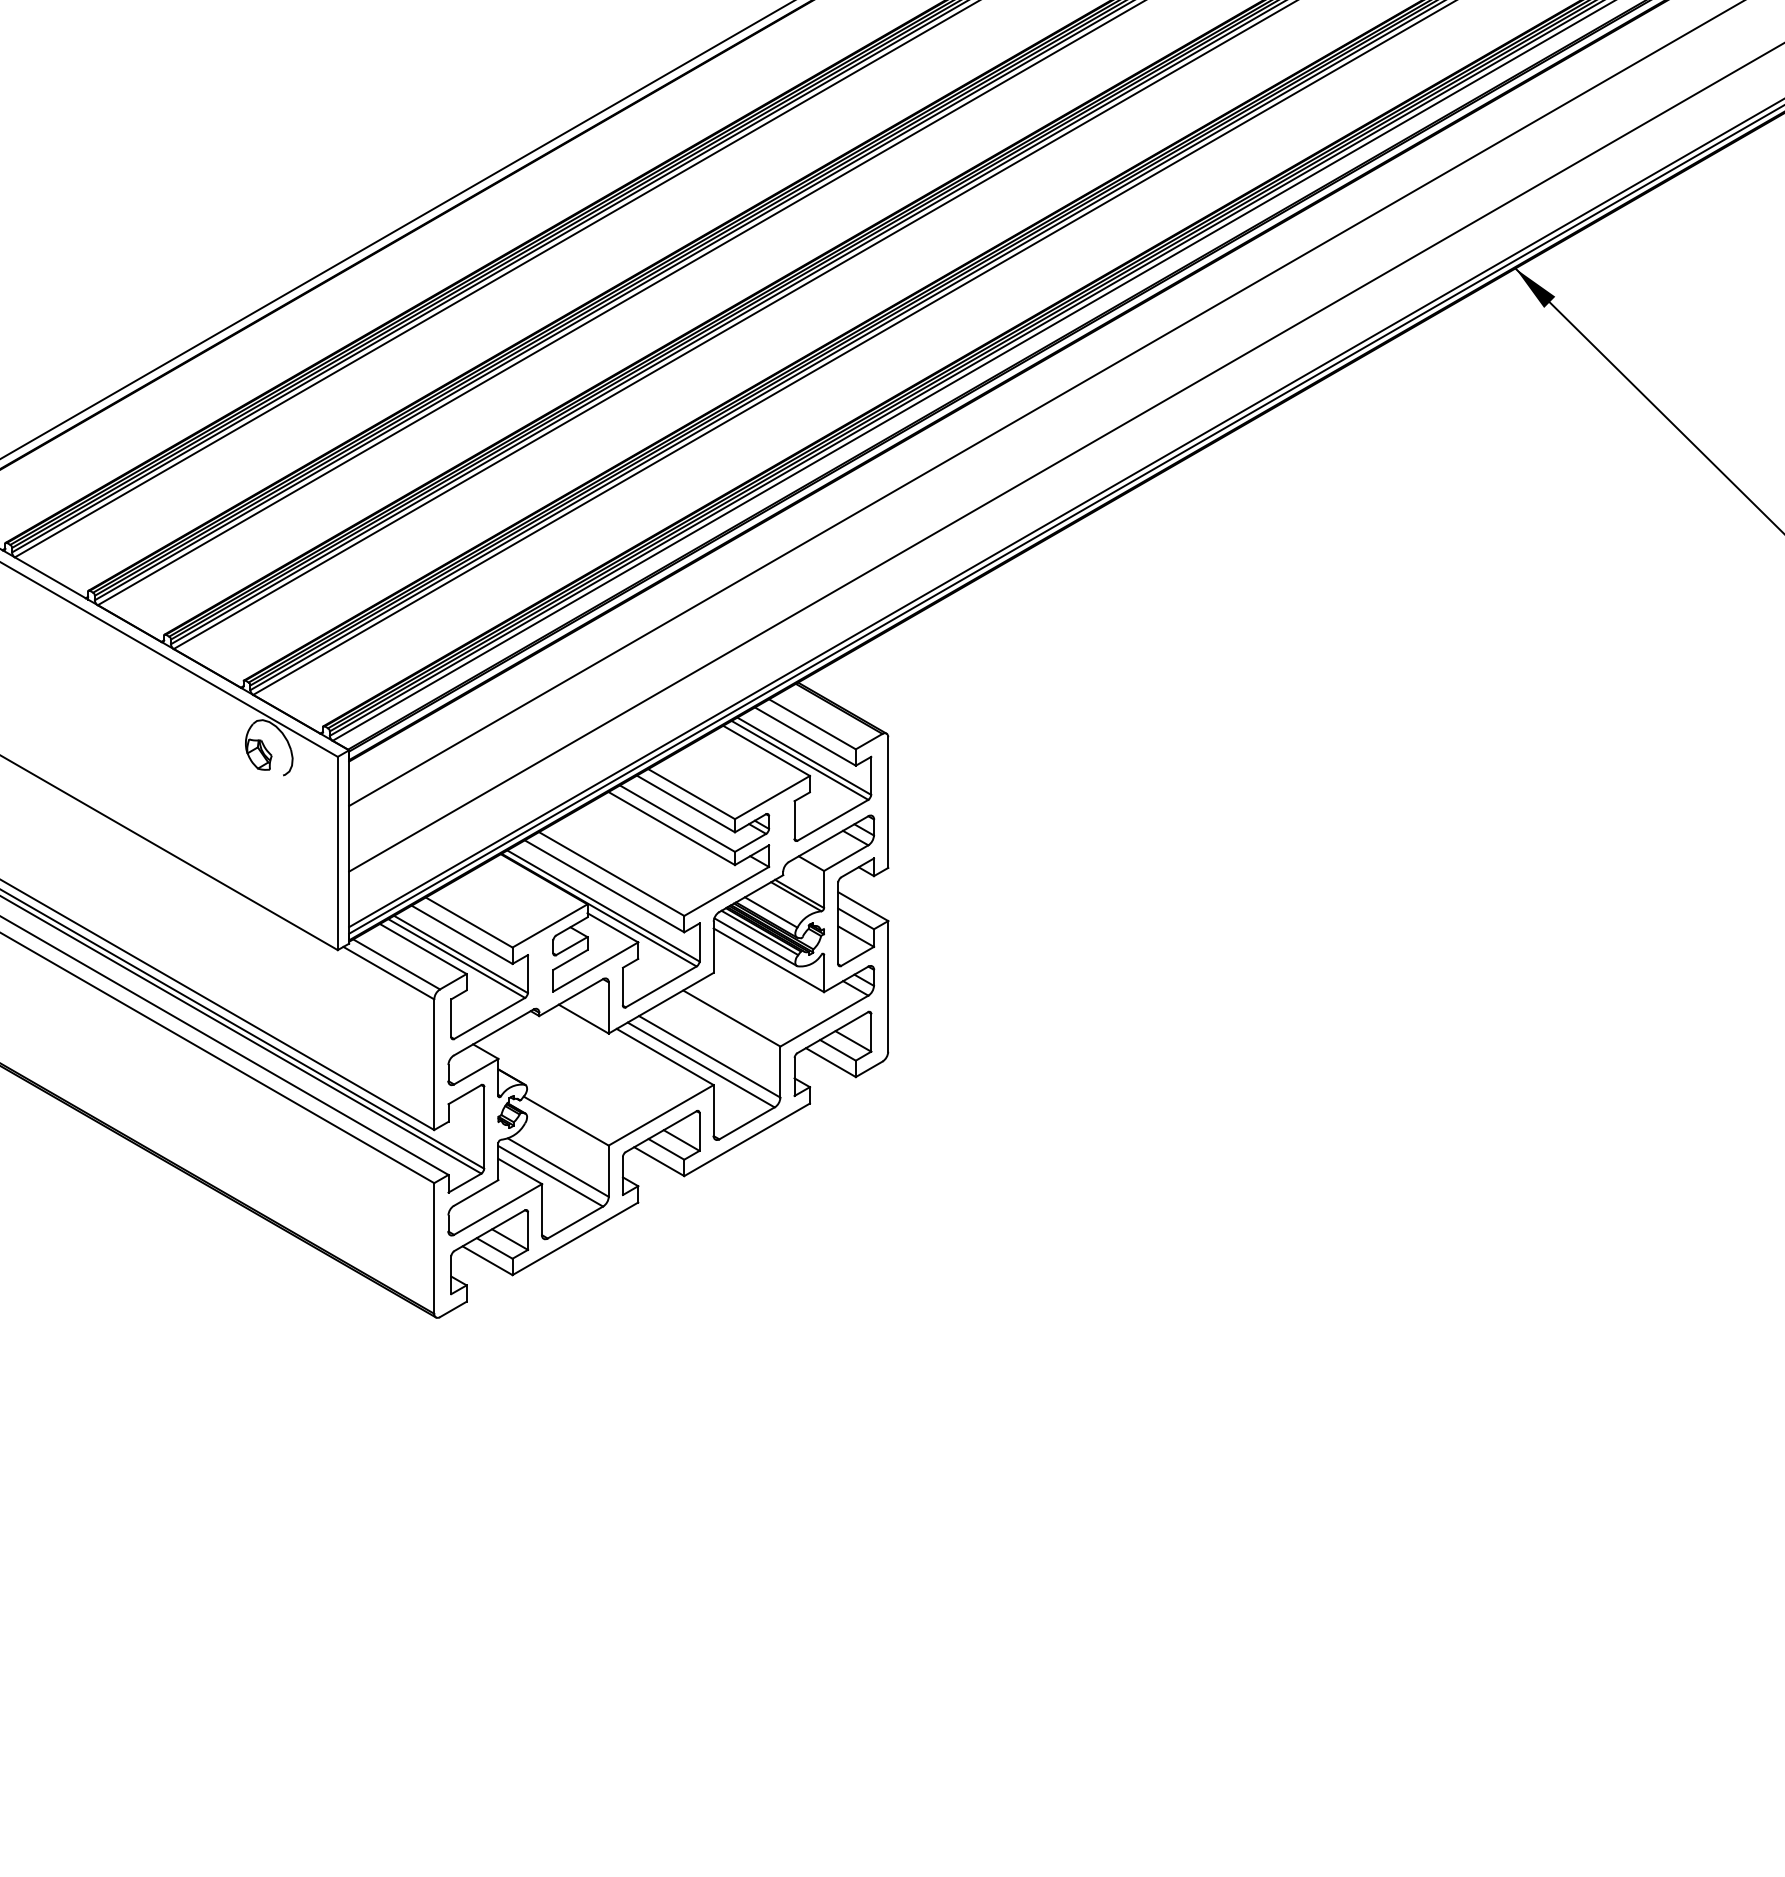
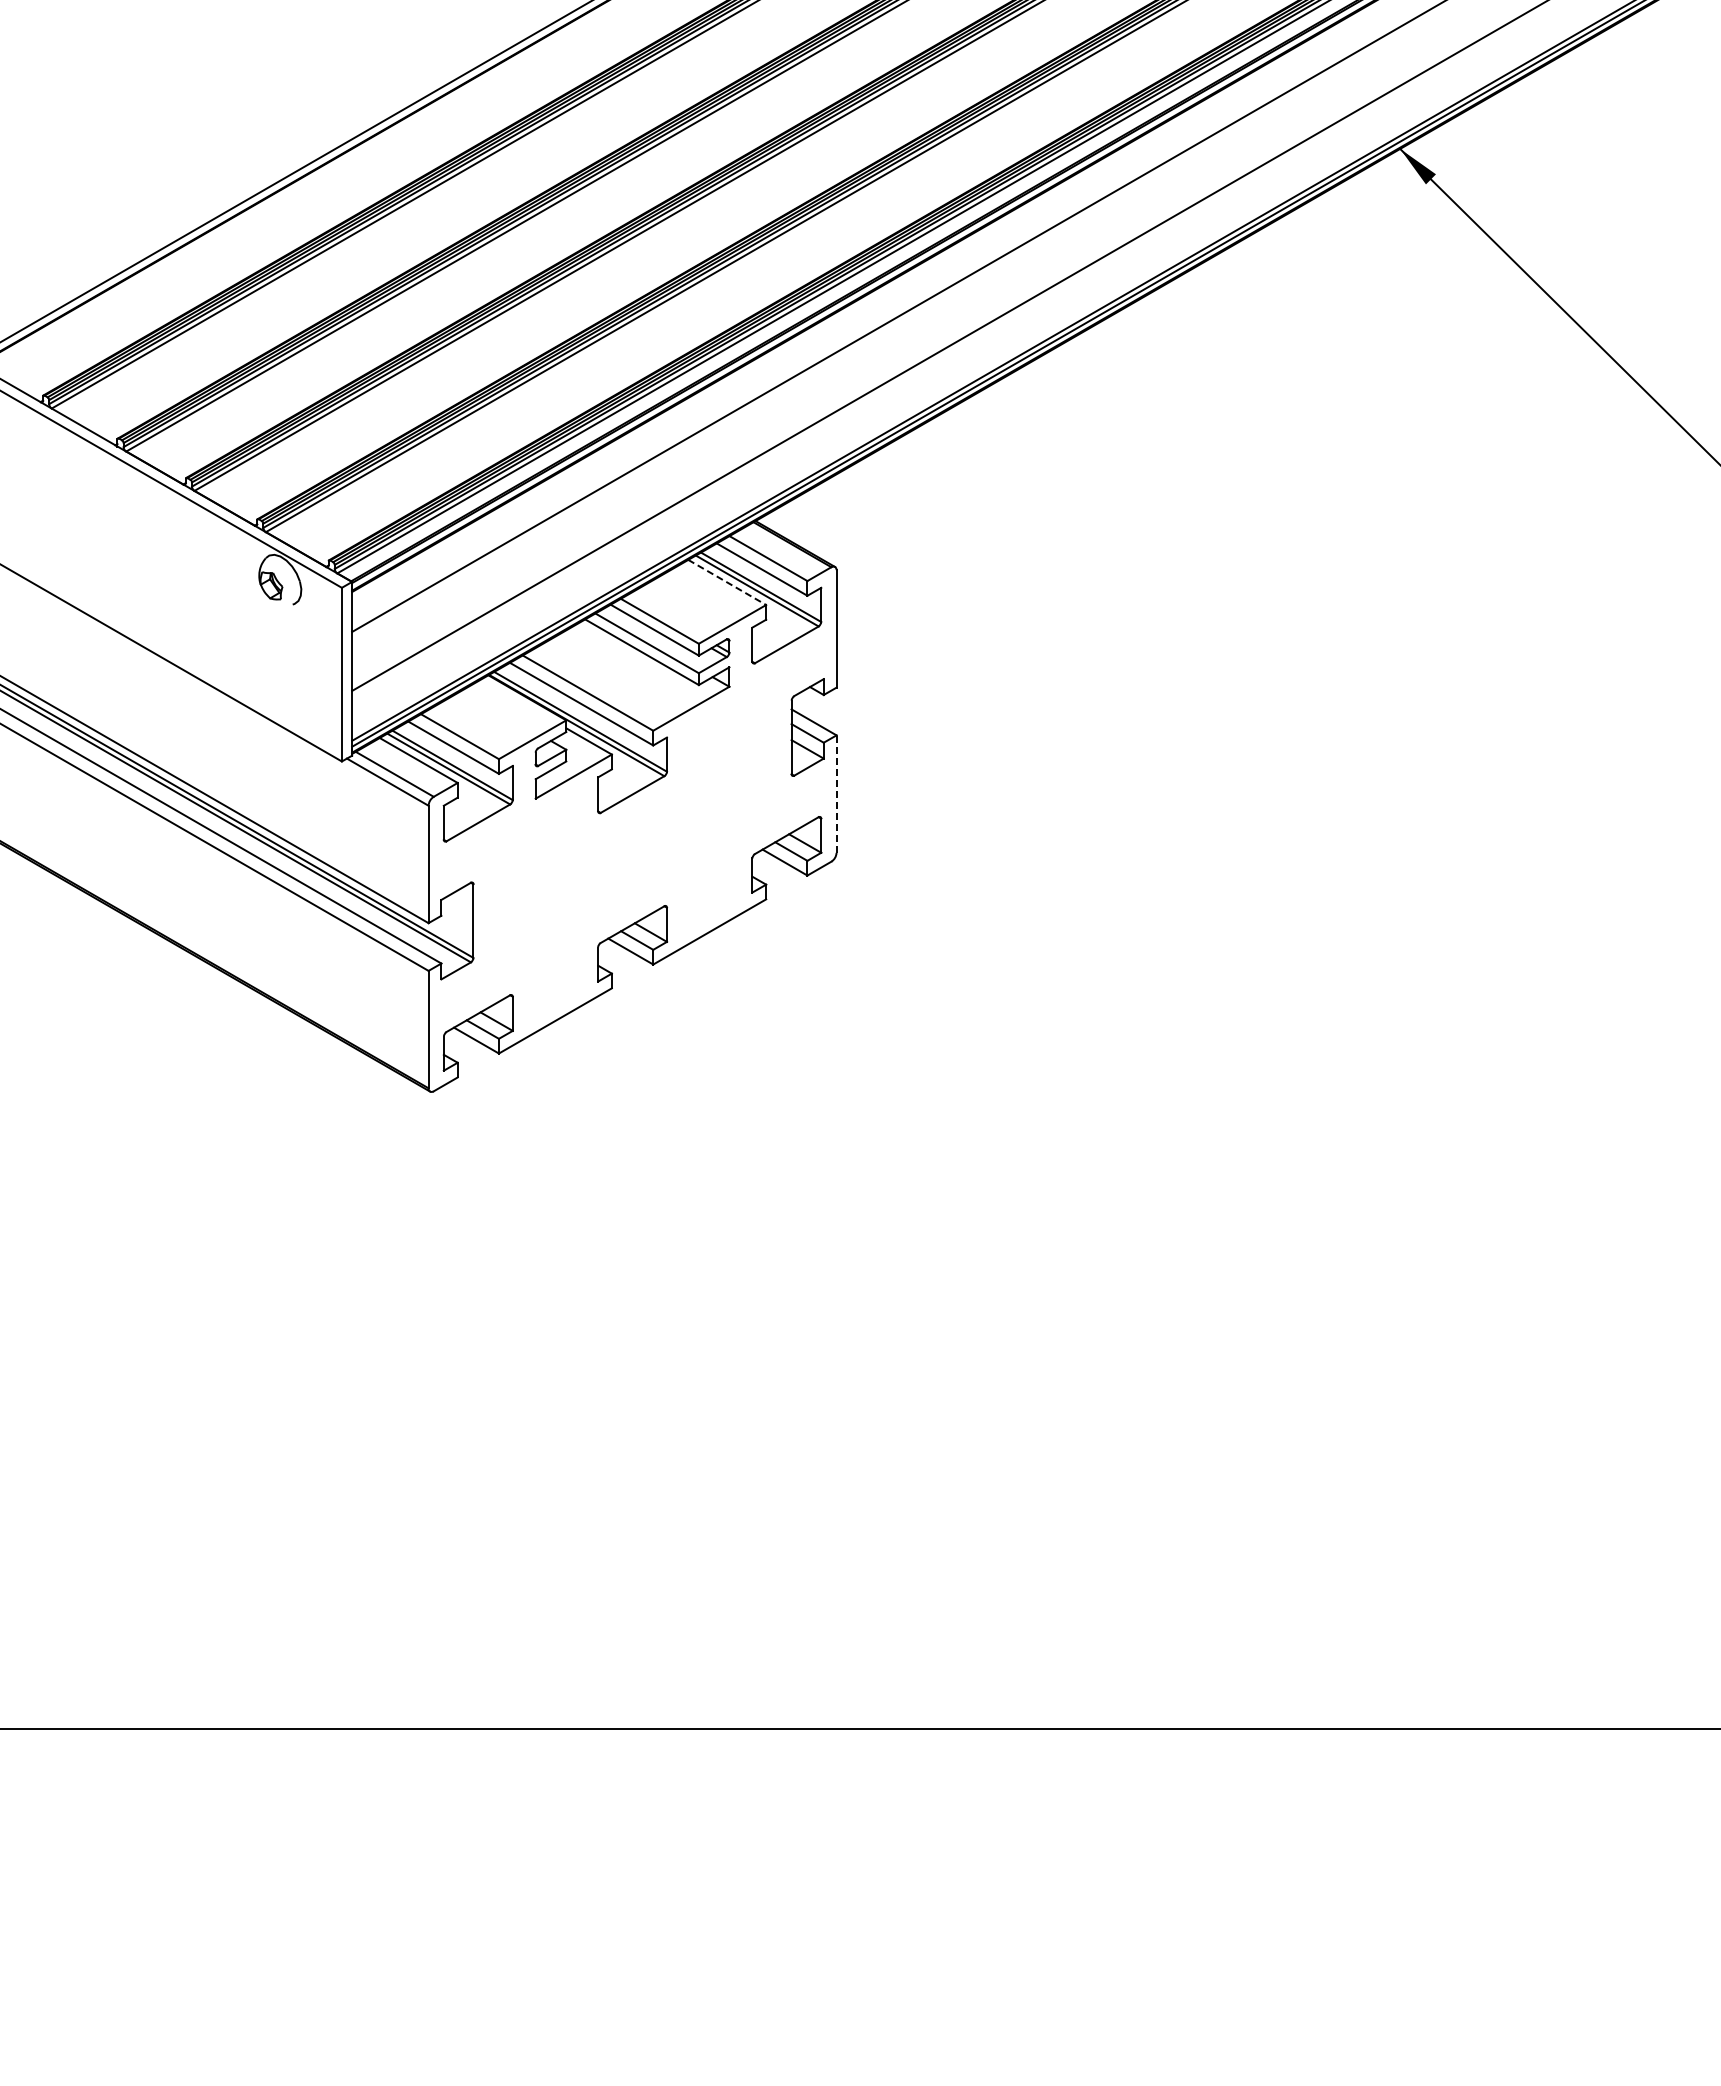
line: (766, 750) -> (727, 582), solid -> dashed
line: (888, 986) -> (836, 794), solid -> dashed
part: (661, 1026) -> (632, 830), removed

